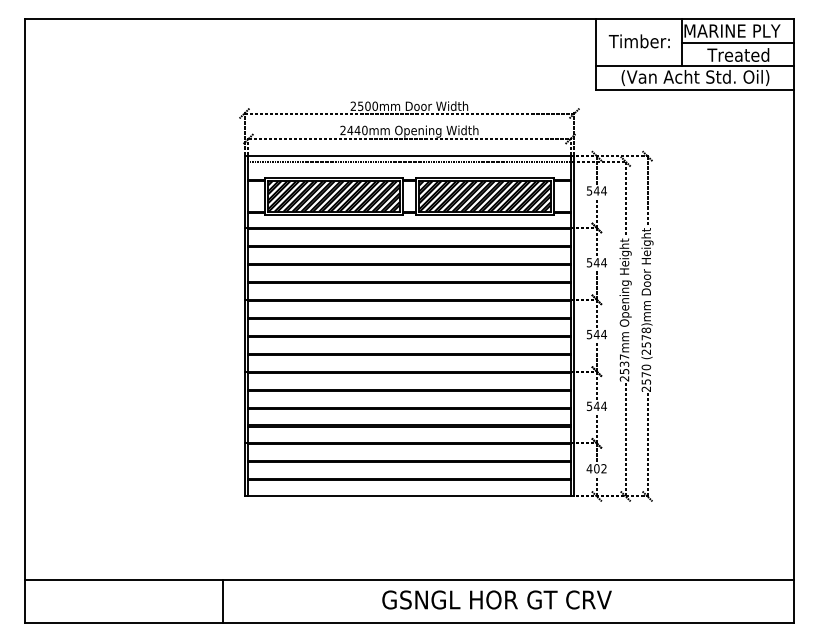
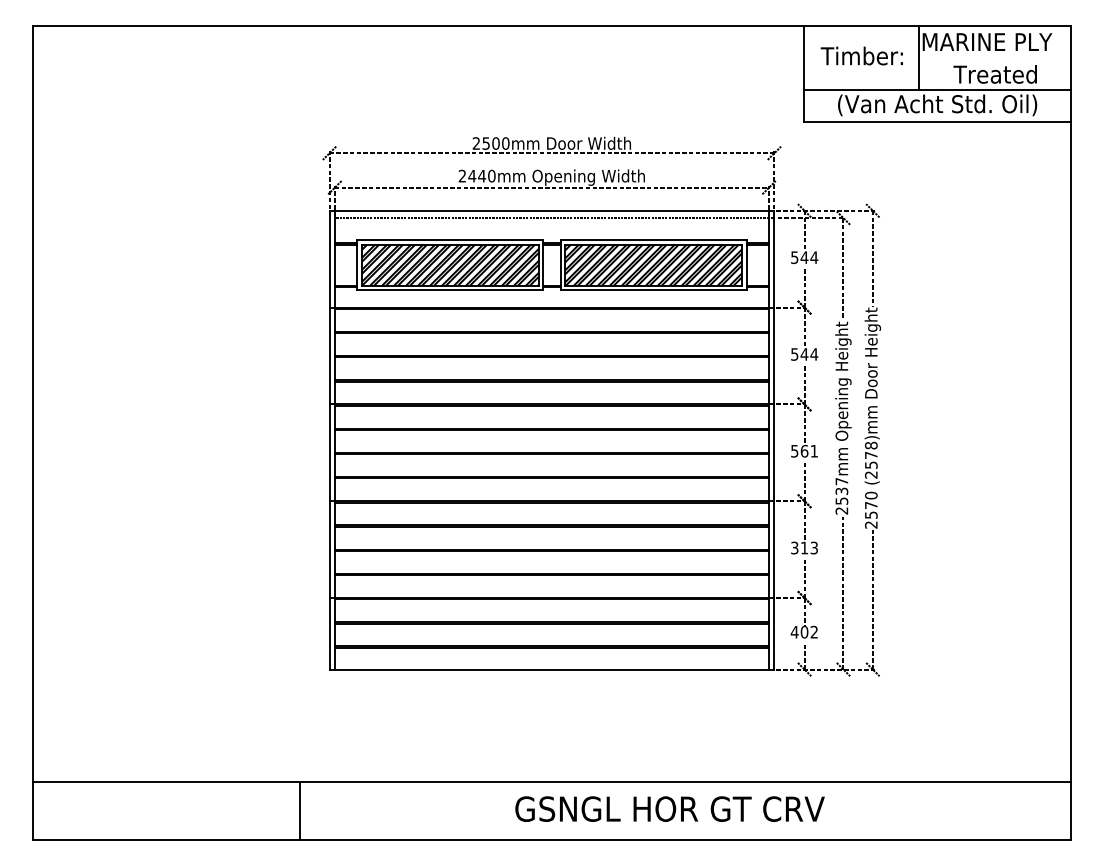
line: (737, 42) -> (994, 57), removed
text: (600, 334) -> (809, 451), 544 -> 561
text: (596, 406) -> (804, 548), 544 -> 313

